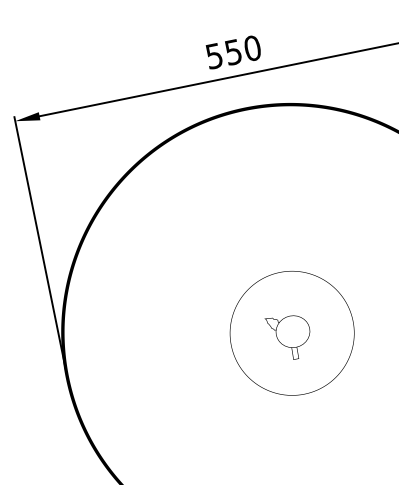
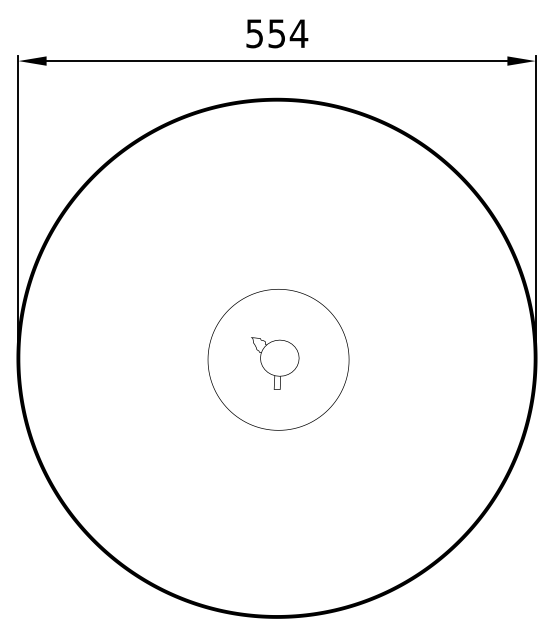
text: (252, 48) -> (298, 33), 550 -> 554

